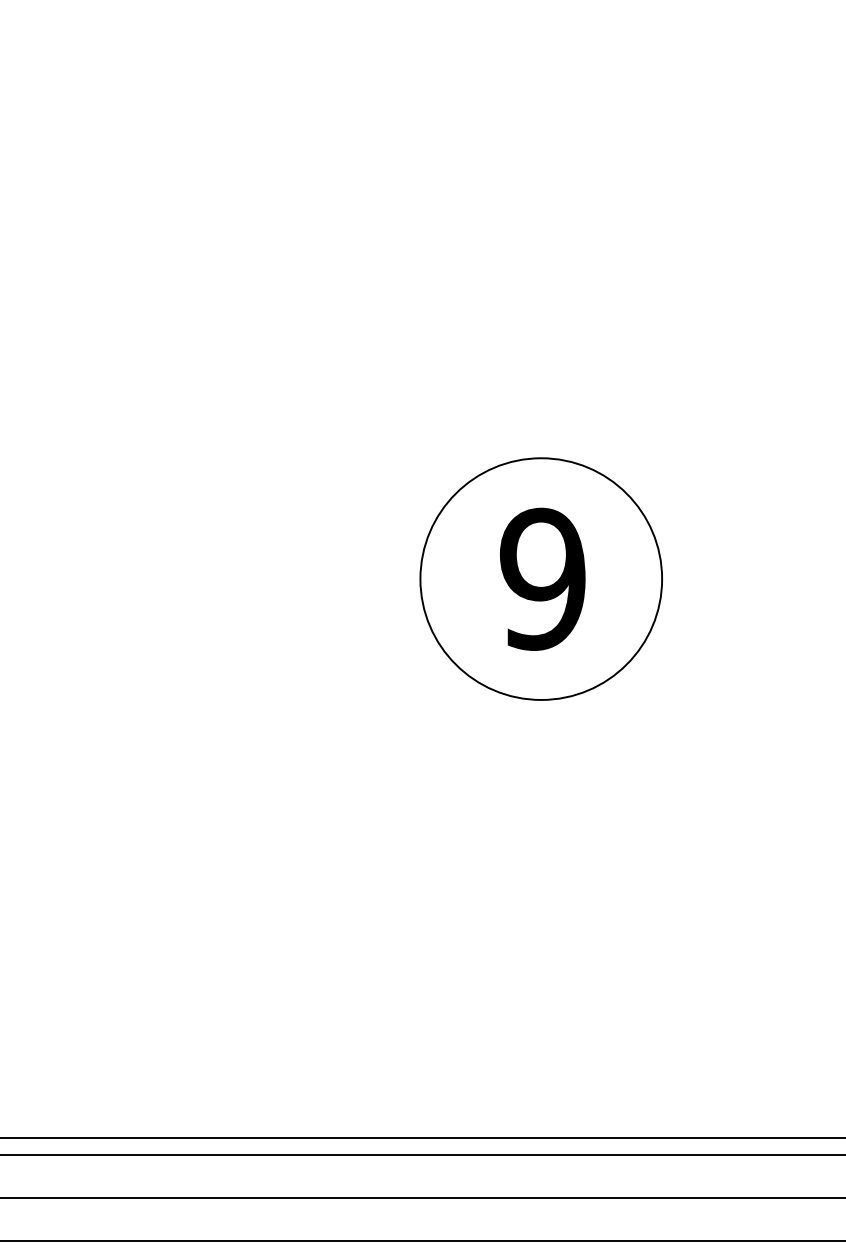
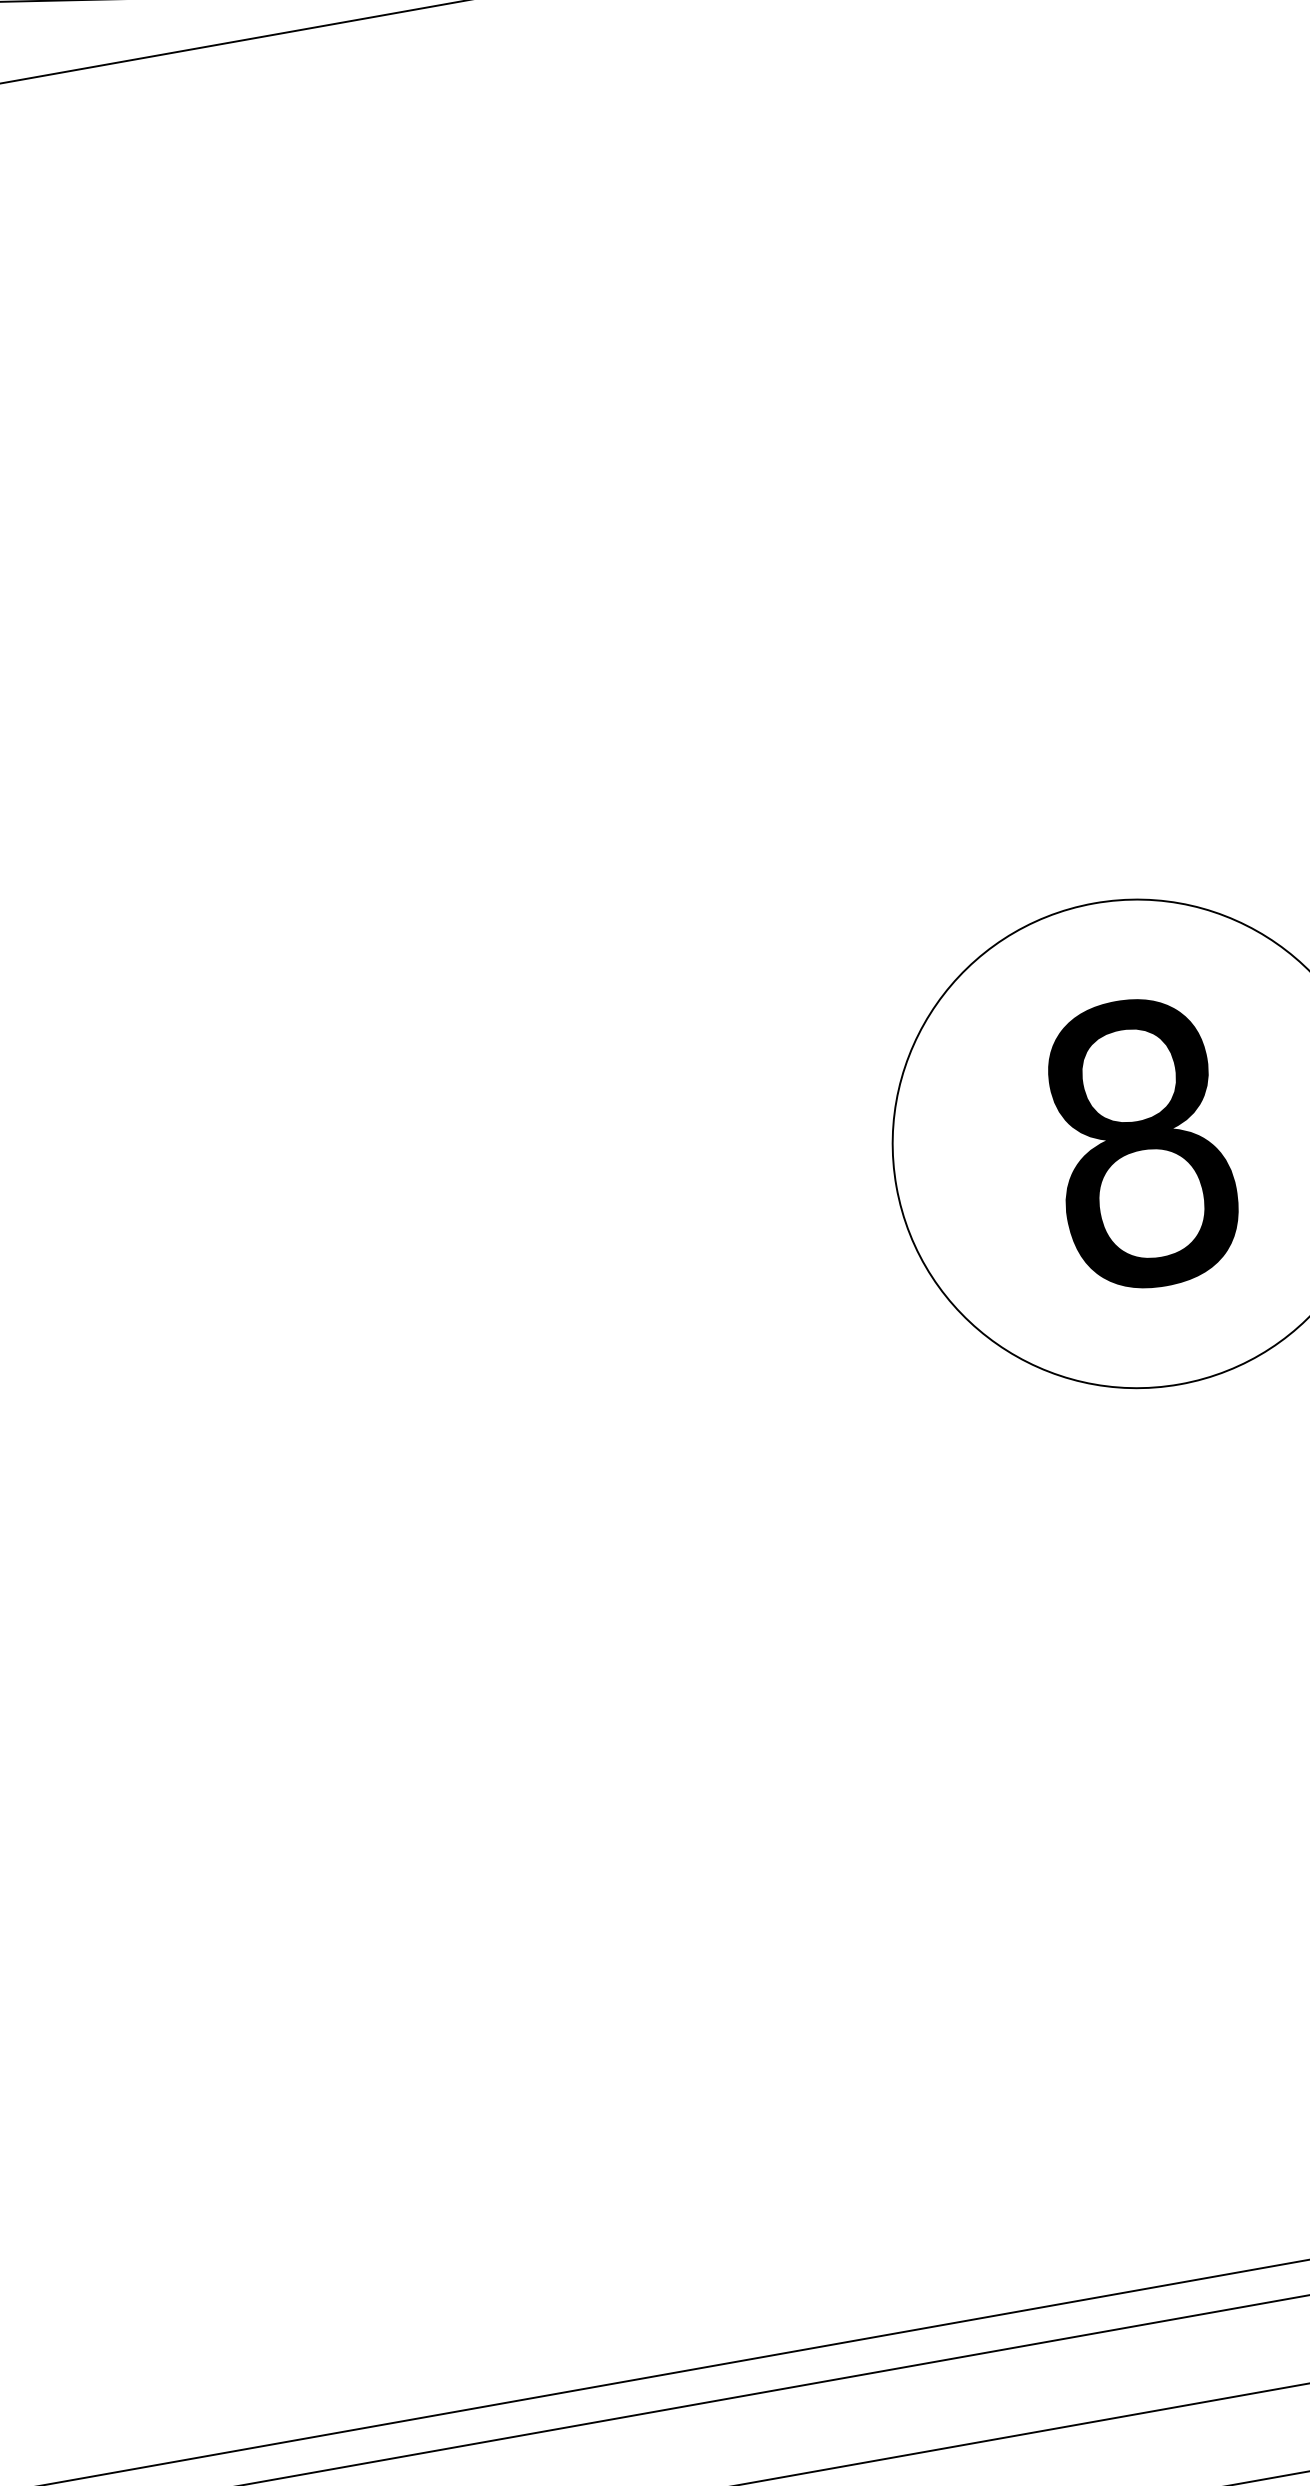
text: (542, 578) -> (1139, 1142), 9 -> 8

